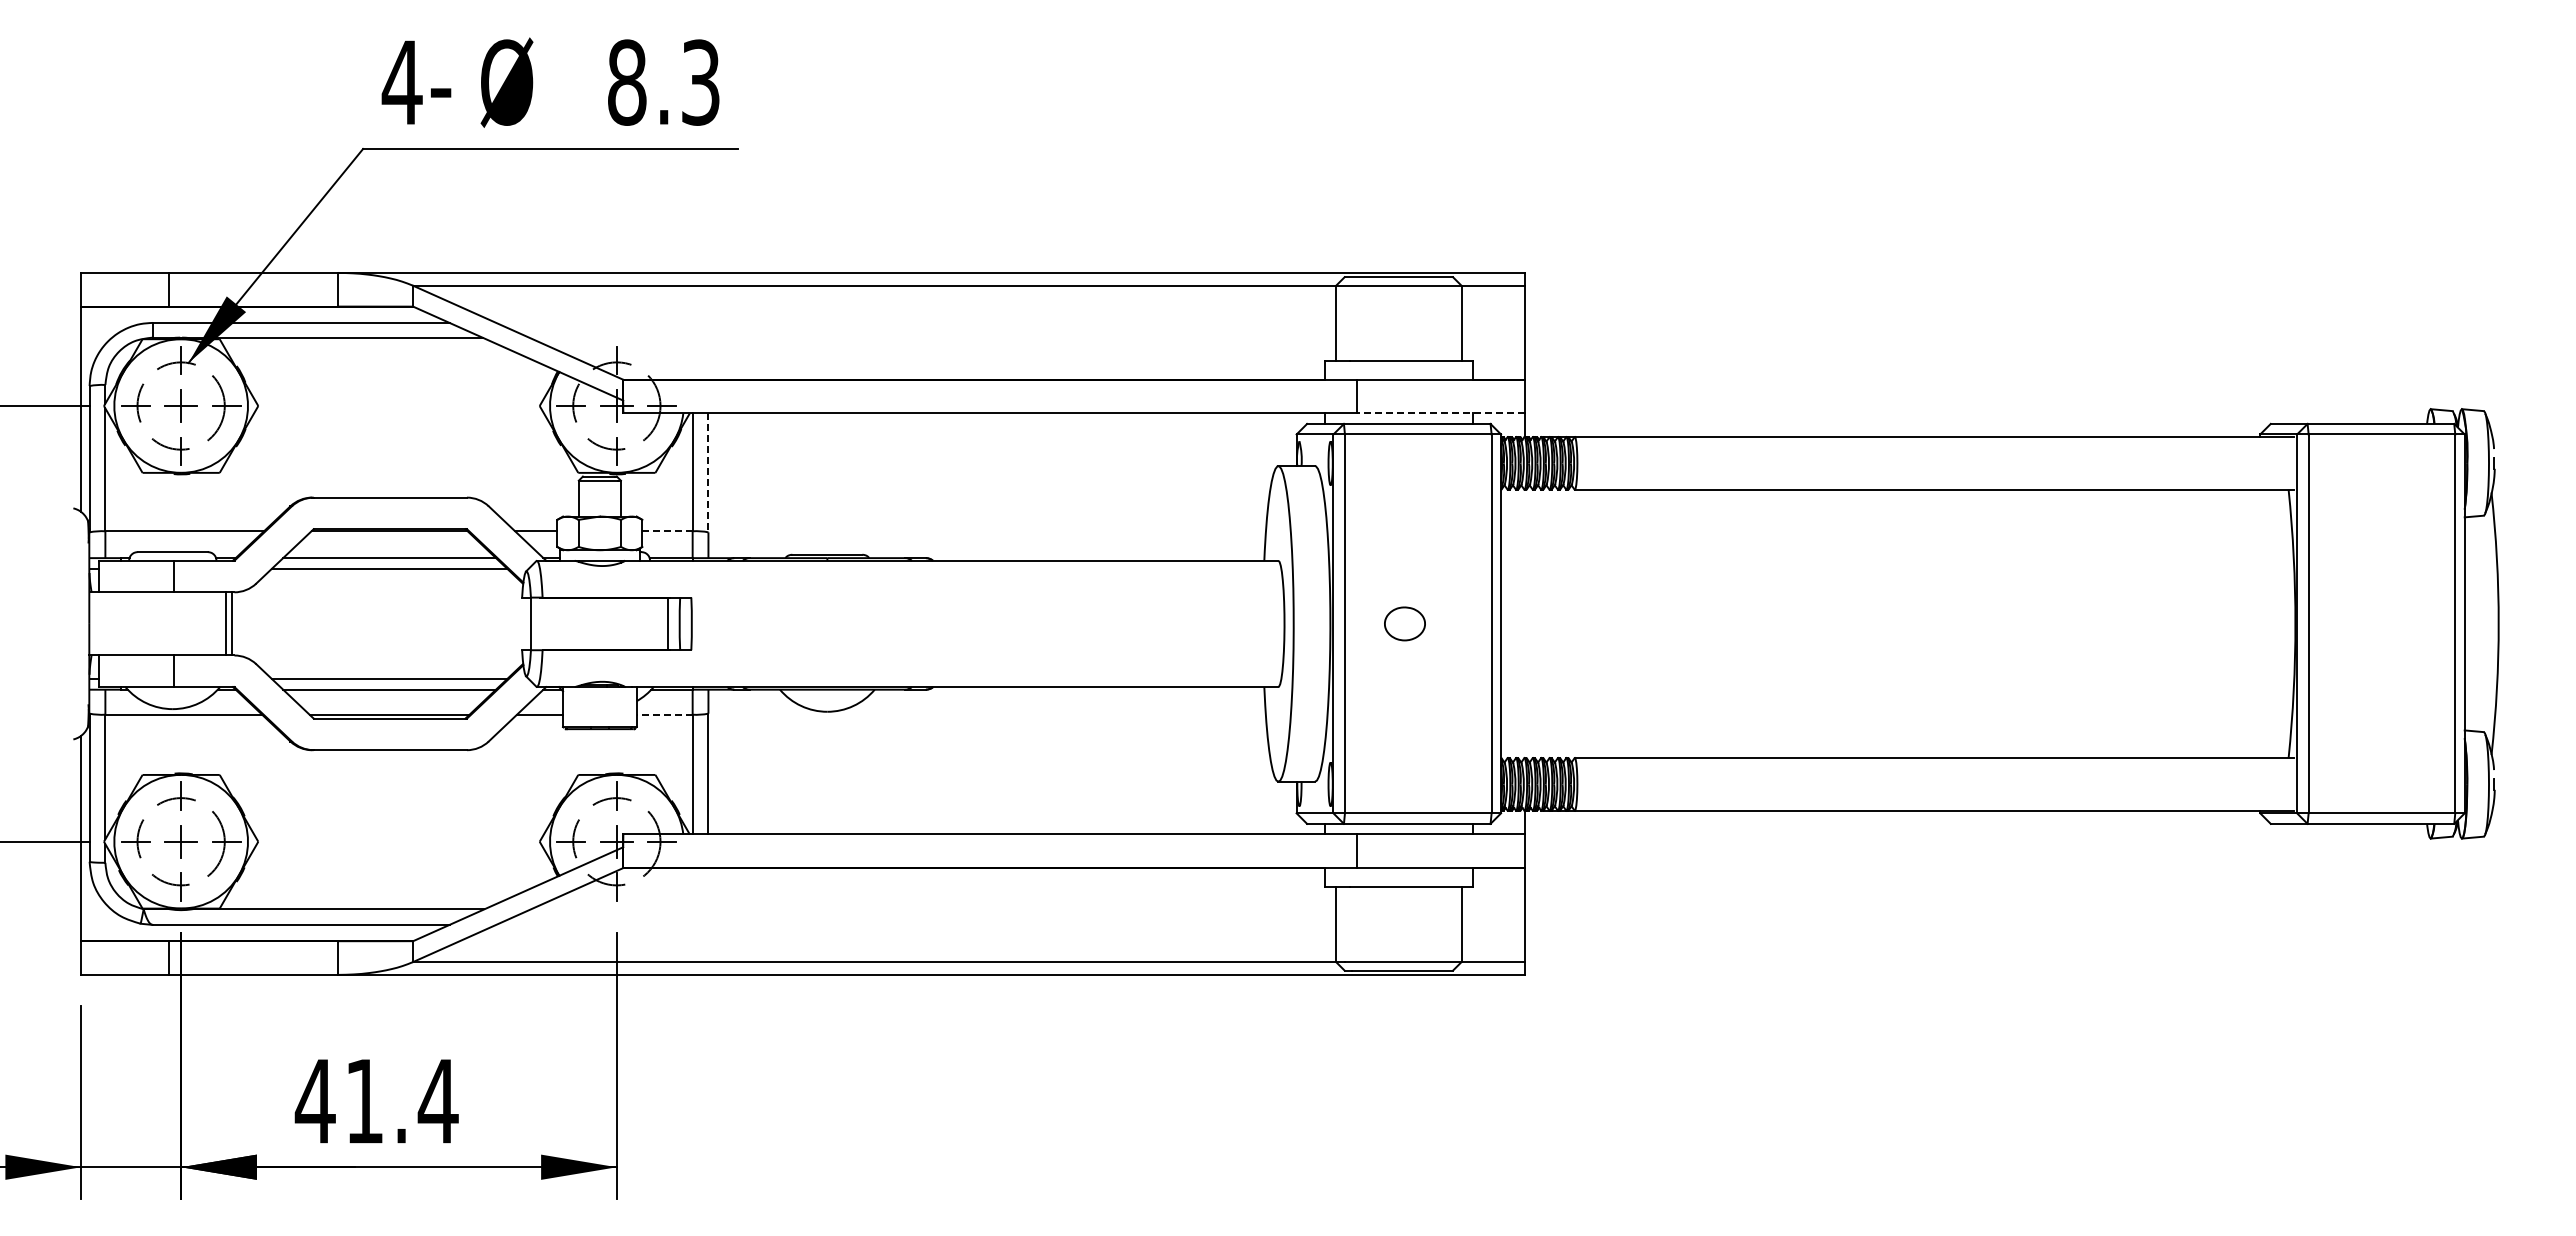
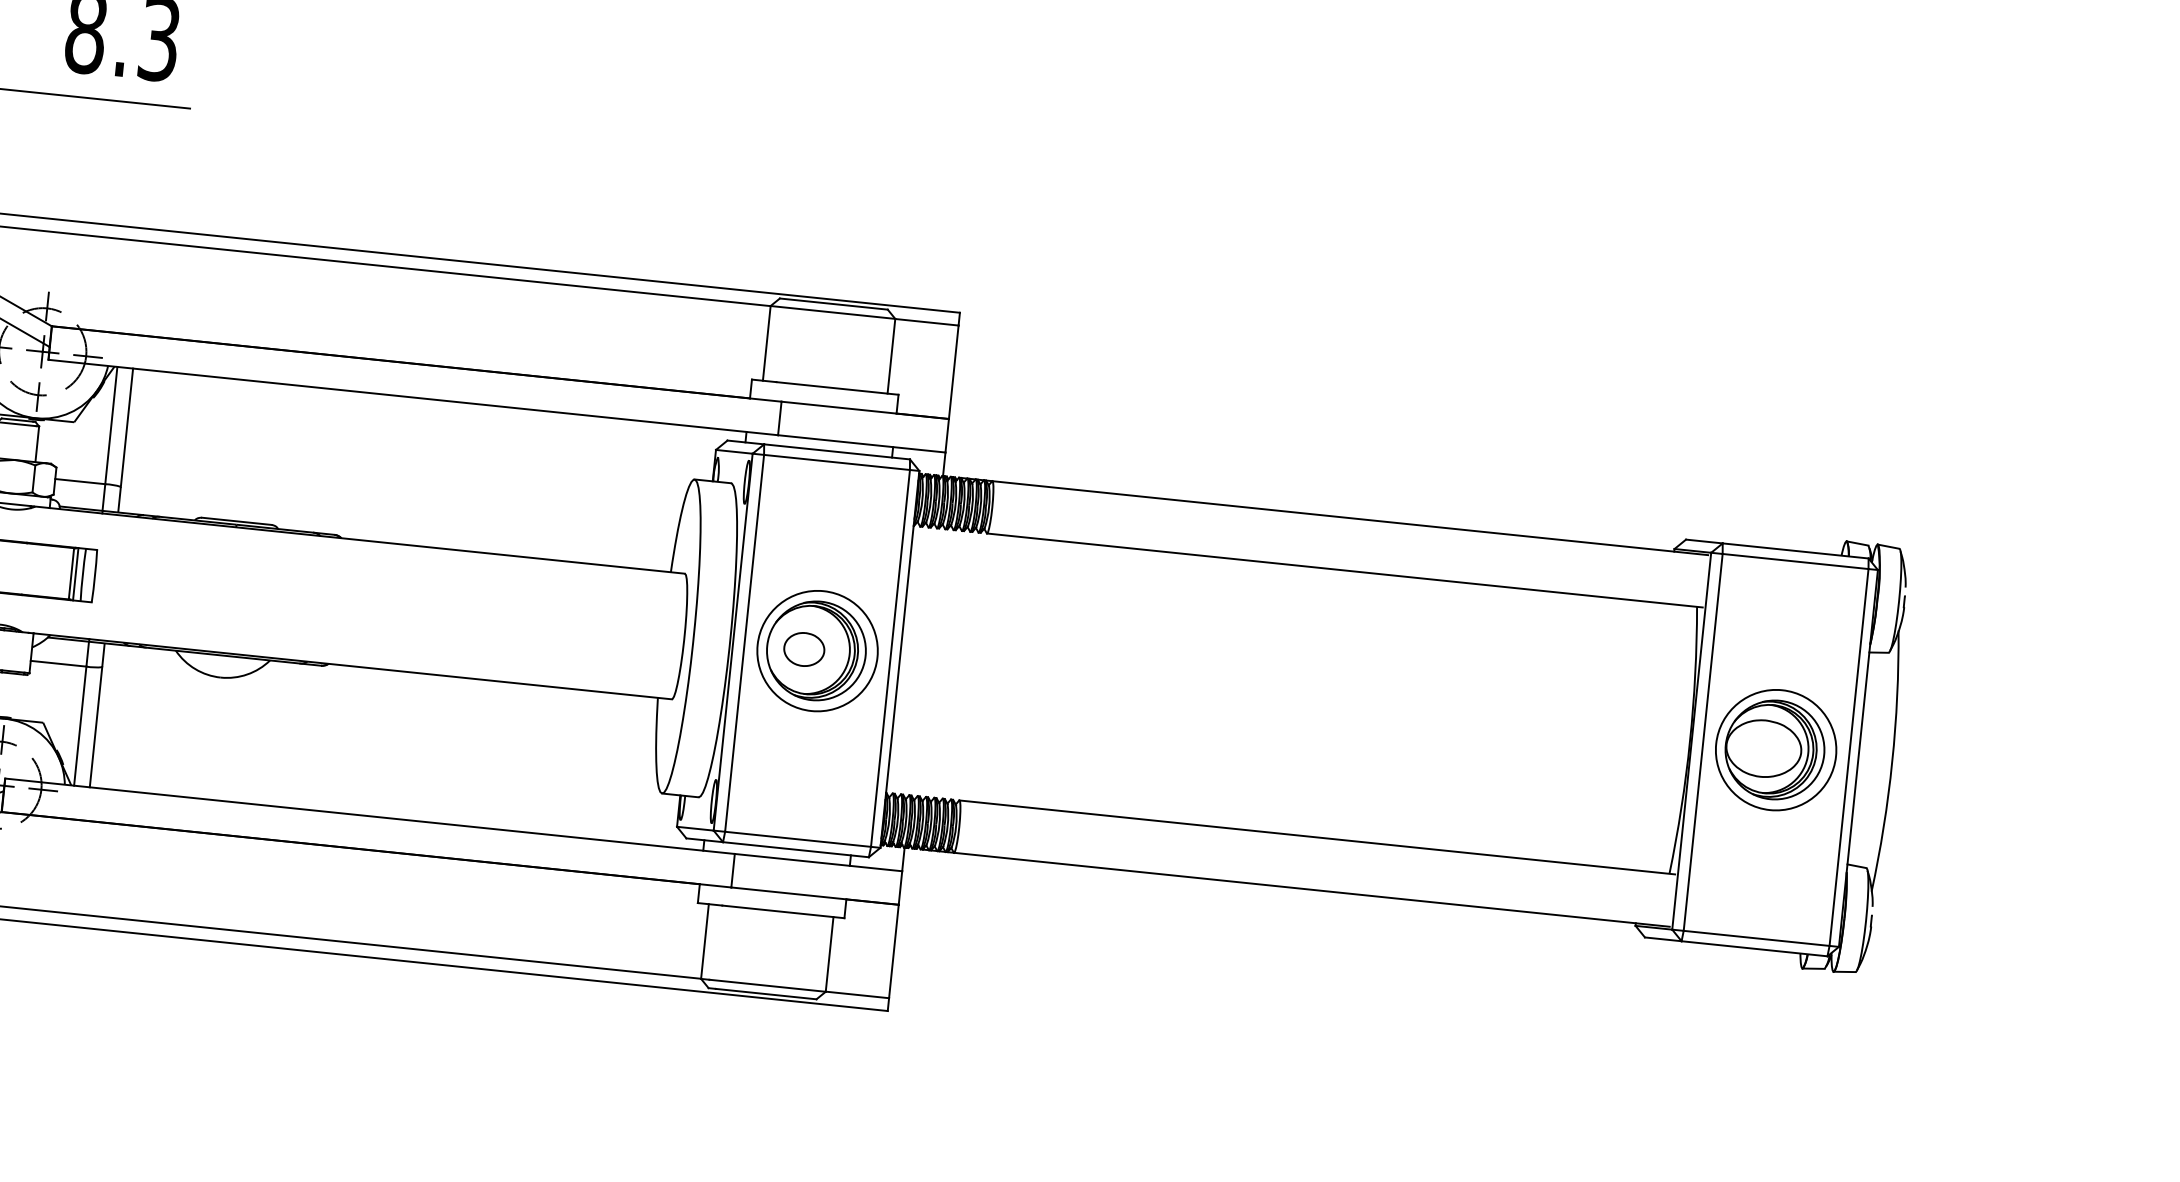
line: (1440, 413) -> (861, 443), dashed -> solid
line: (708, 473) -> (126, 428), dashed -> solid
line: (668, 531) -> (81, 481), dashed -> solid
line: (672, 623) -> (75, 573), added
part: (1418, 624) -> (817, 651), added
part: (2381, 624) -> (1775, 750), added
line: (664, 714) -> (58, 663), dashed -> solid

